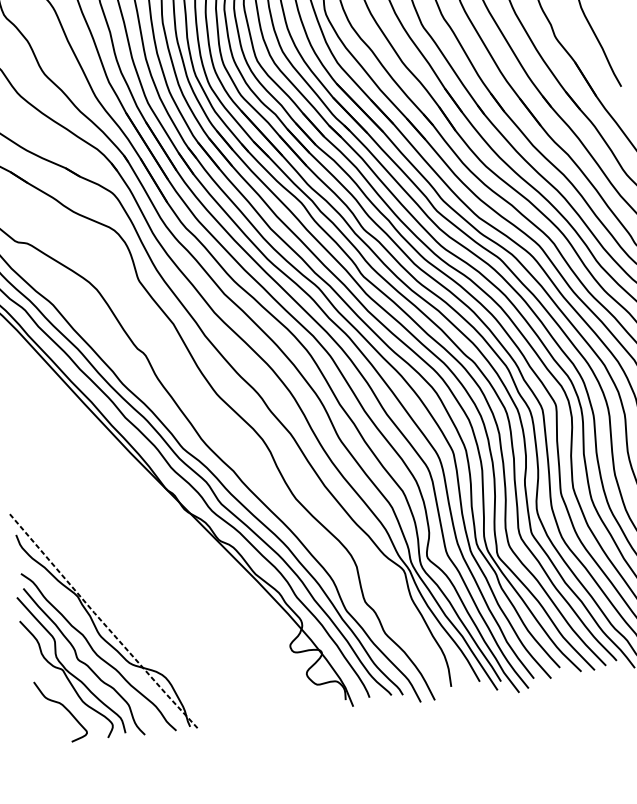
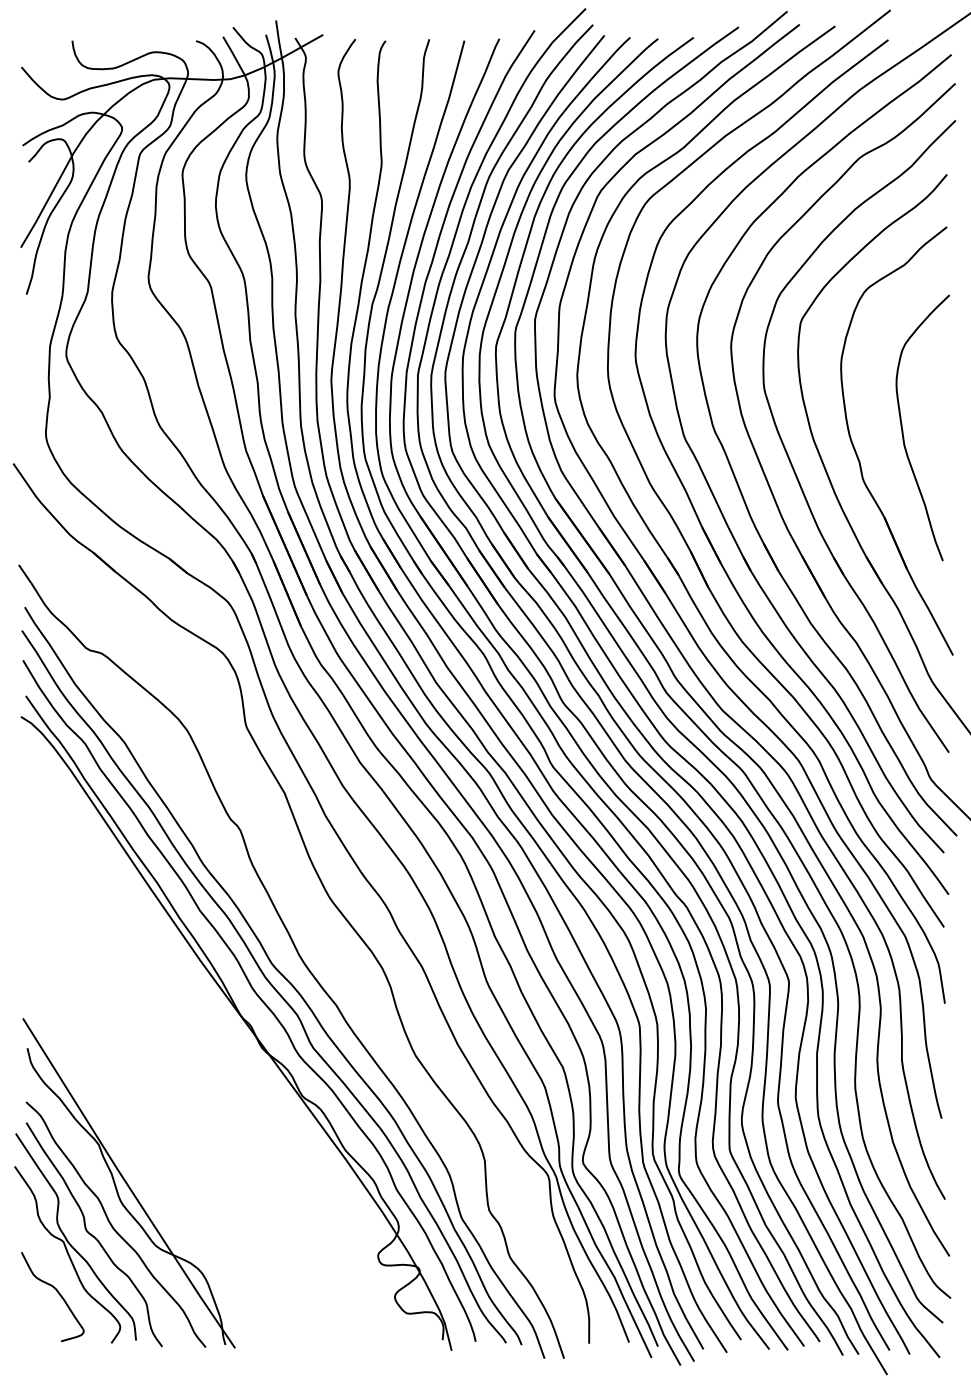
line: (102, 622) -> (127, 1184), dashed -> solid

